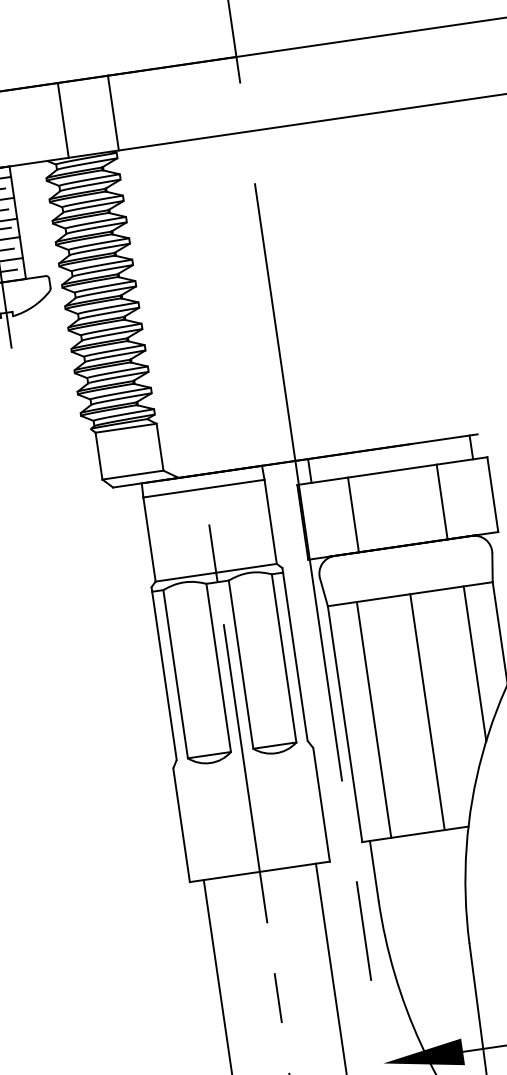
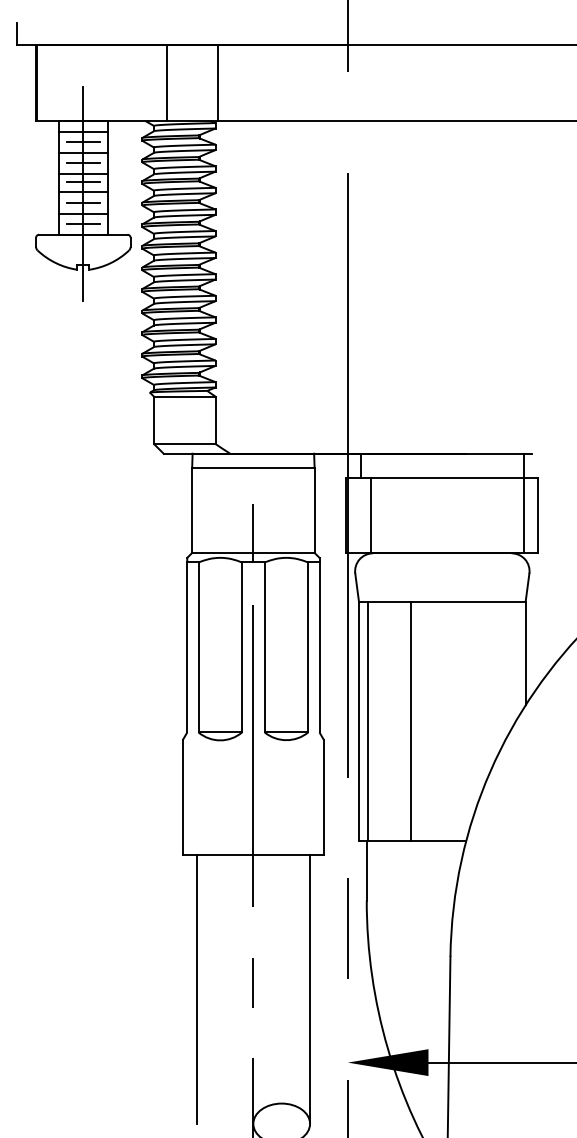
line: (442, 501) -> (524, 515), moved
line: (353, 514) -> (370, 515), moved
line: (475, 663) -> (496, 680), removed
line: (427, 712) -> (411, 721), moved
line: (374, 720) -> (368, 721), moved

